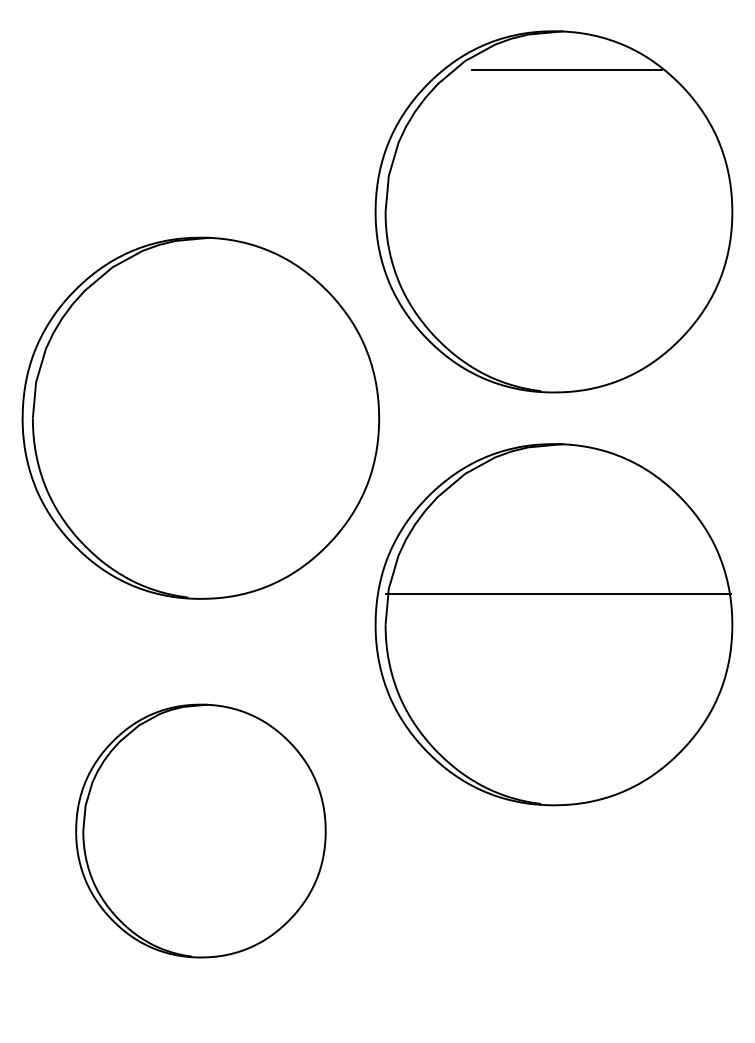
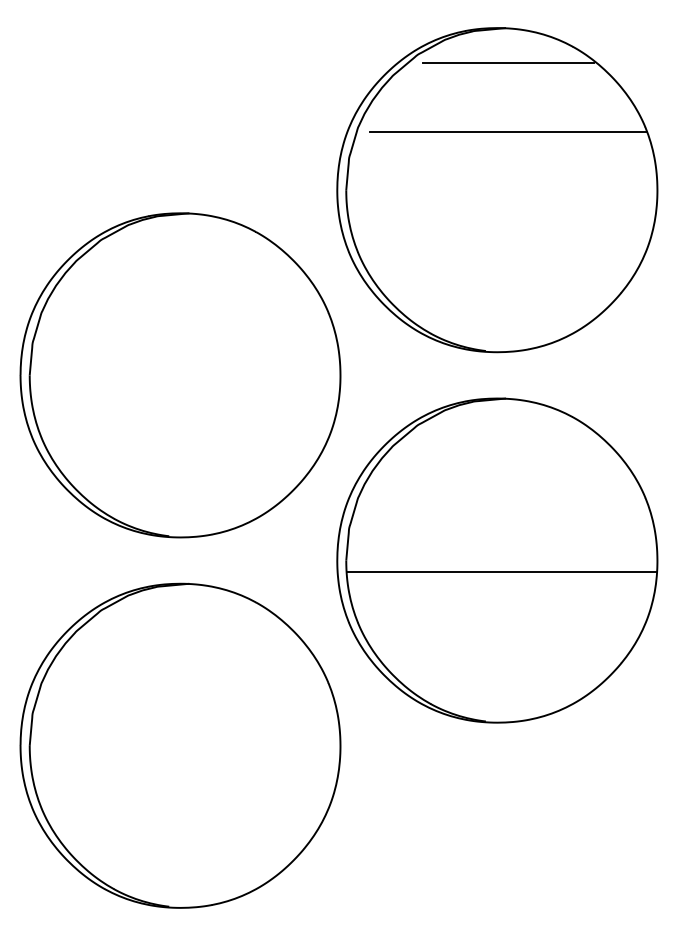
line: (566, 147) -> (508, 132), added
line: (558, 593) -> (501, 572), moved
part: (200, 830) -> (180, 745), size x1.43

